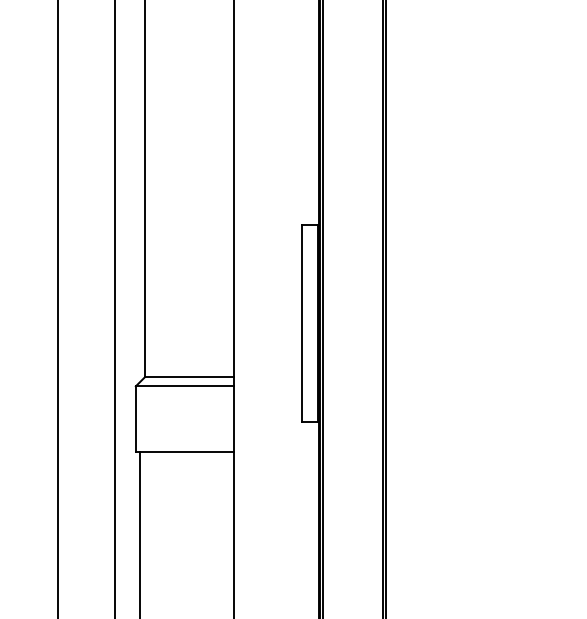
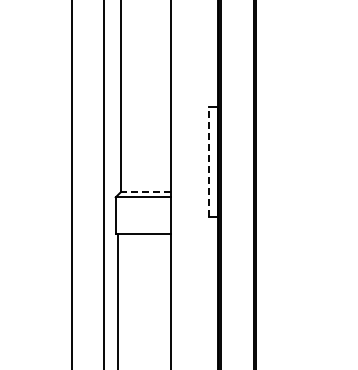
line: (301, 322) -> (208, 161), solid -> dashed
line: (189, 377) -> (145, 192), solid -> dashed

